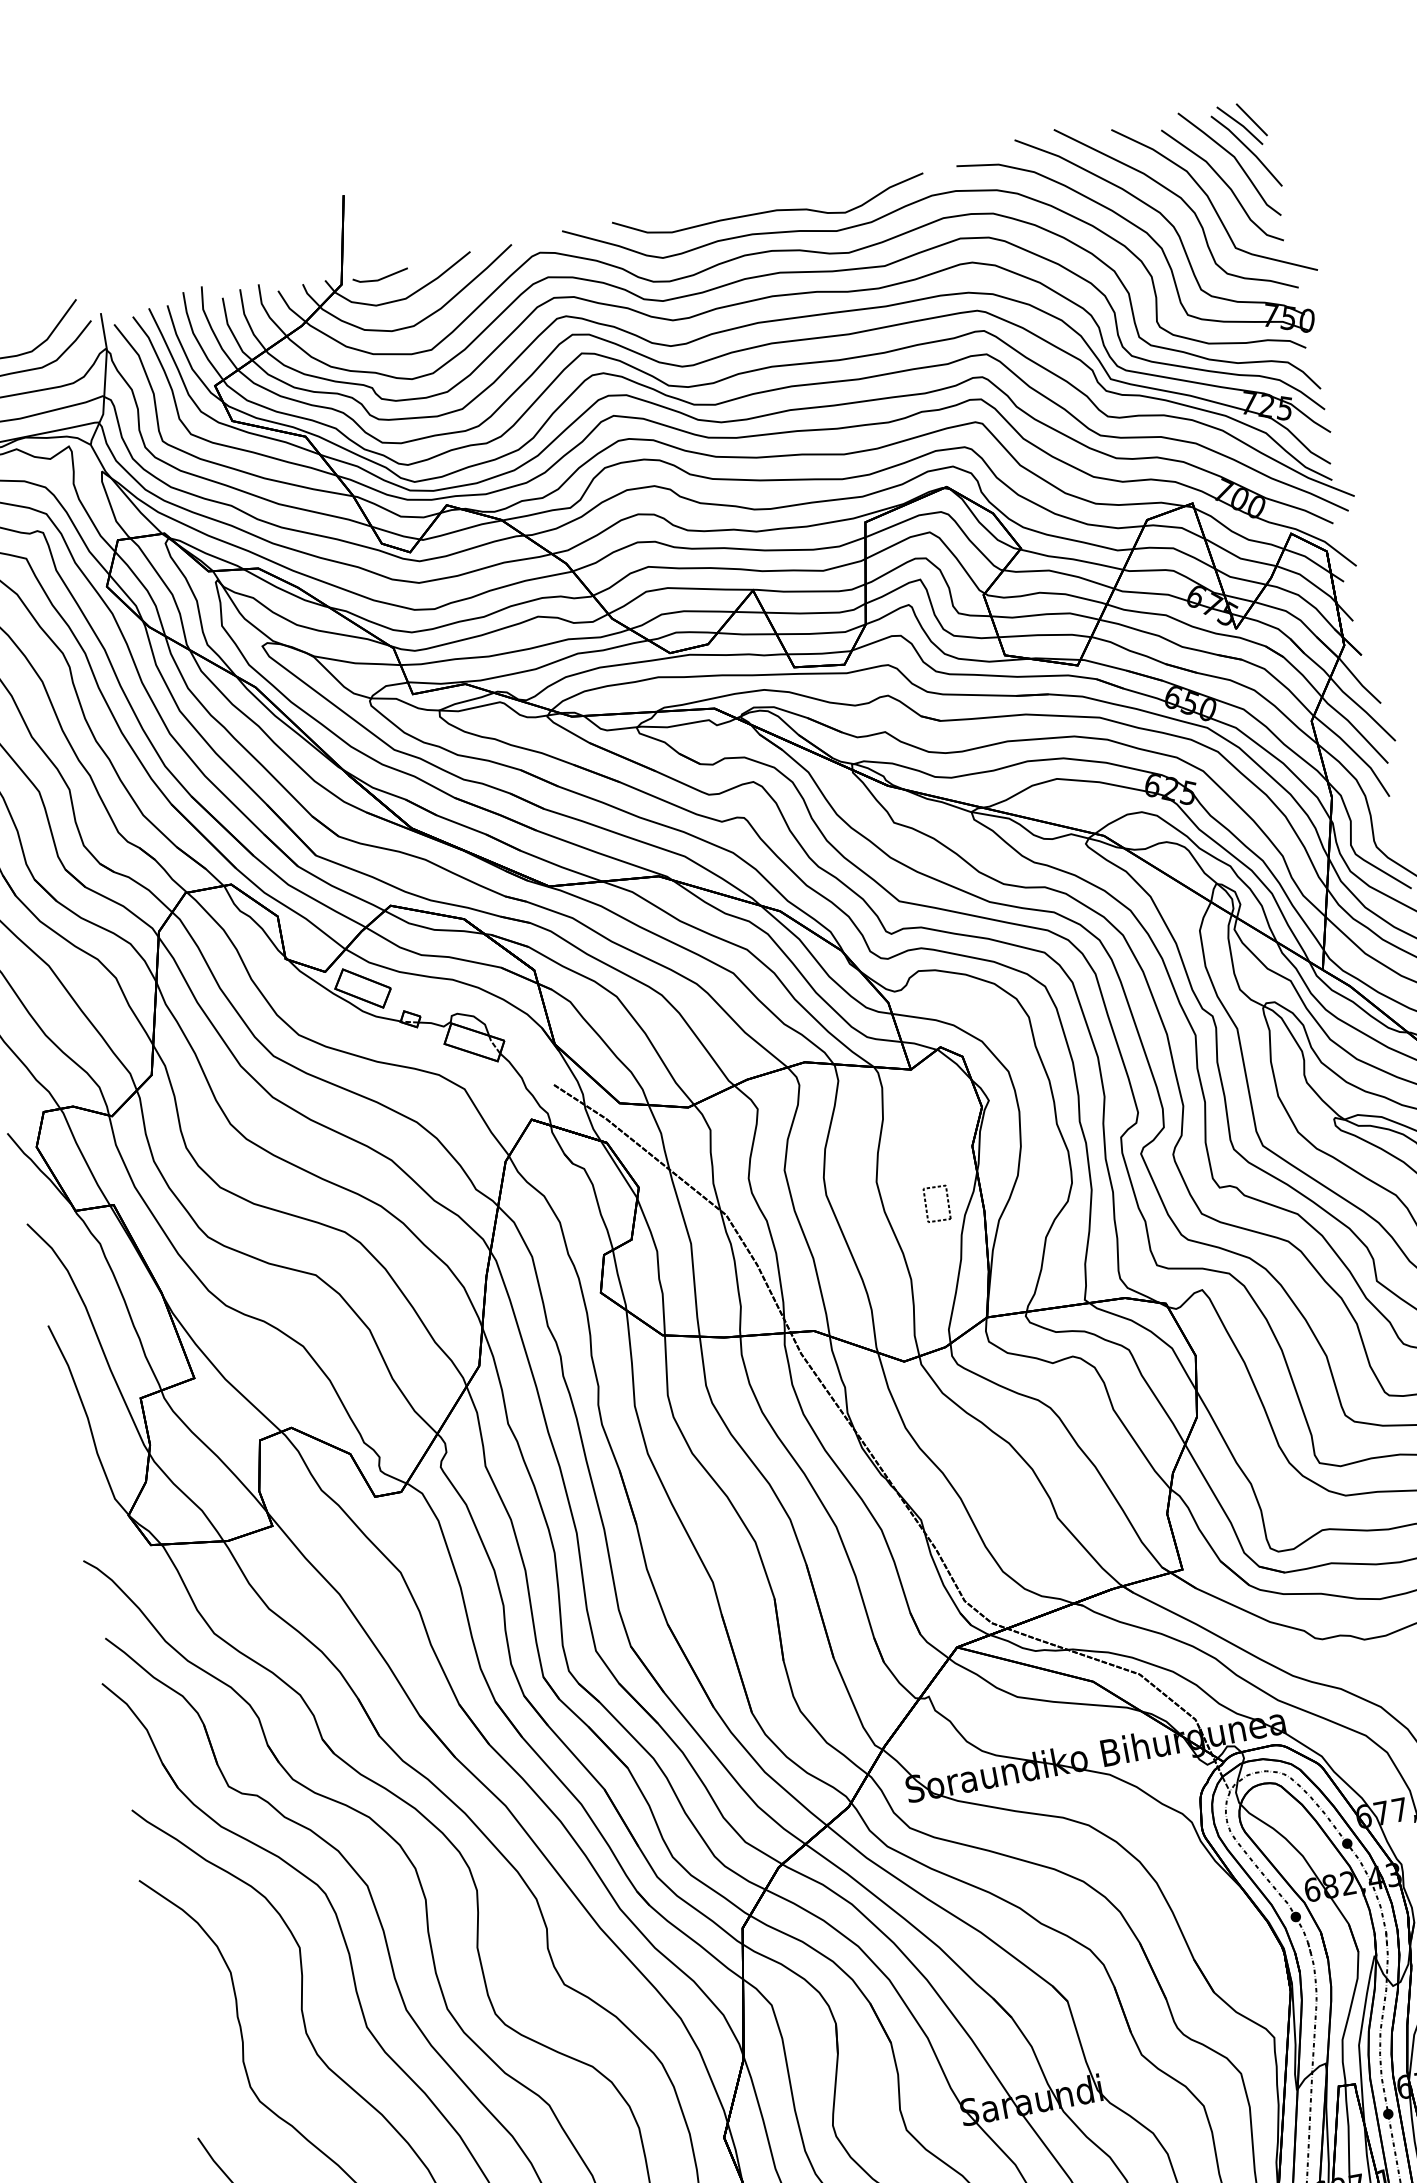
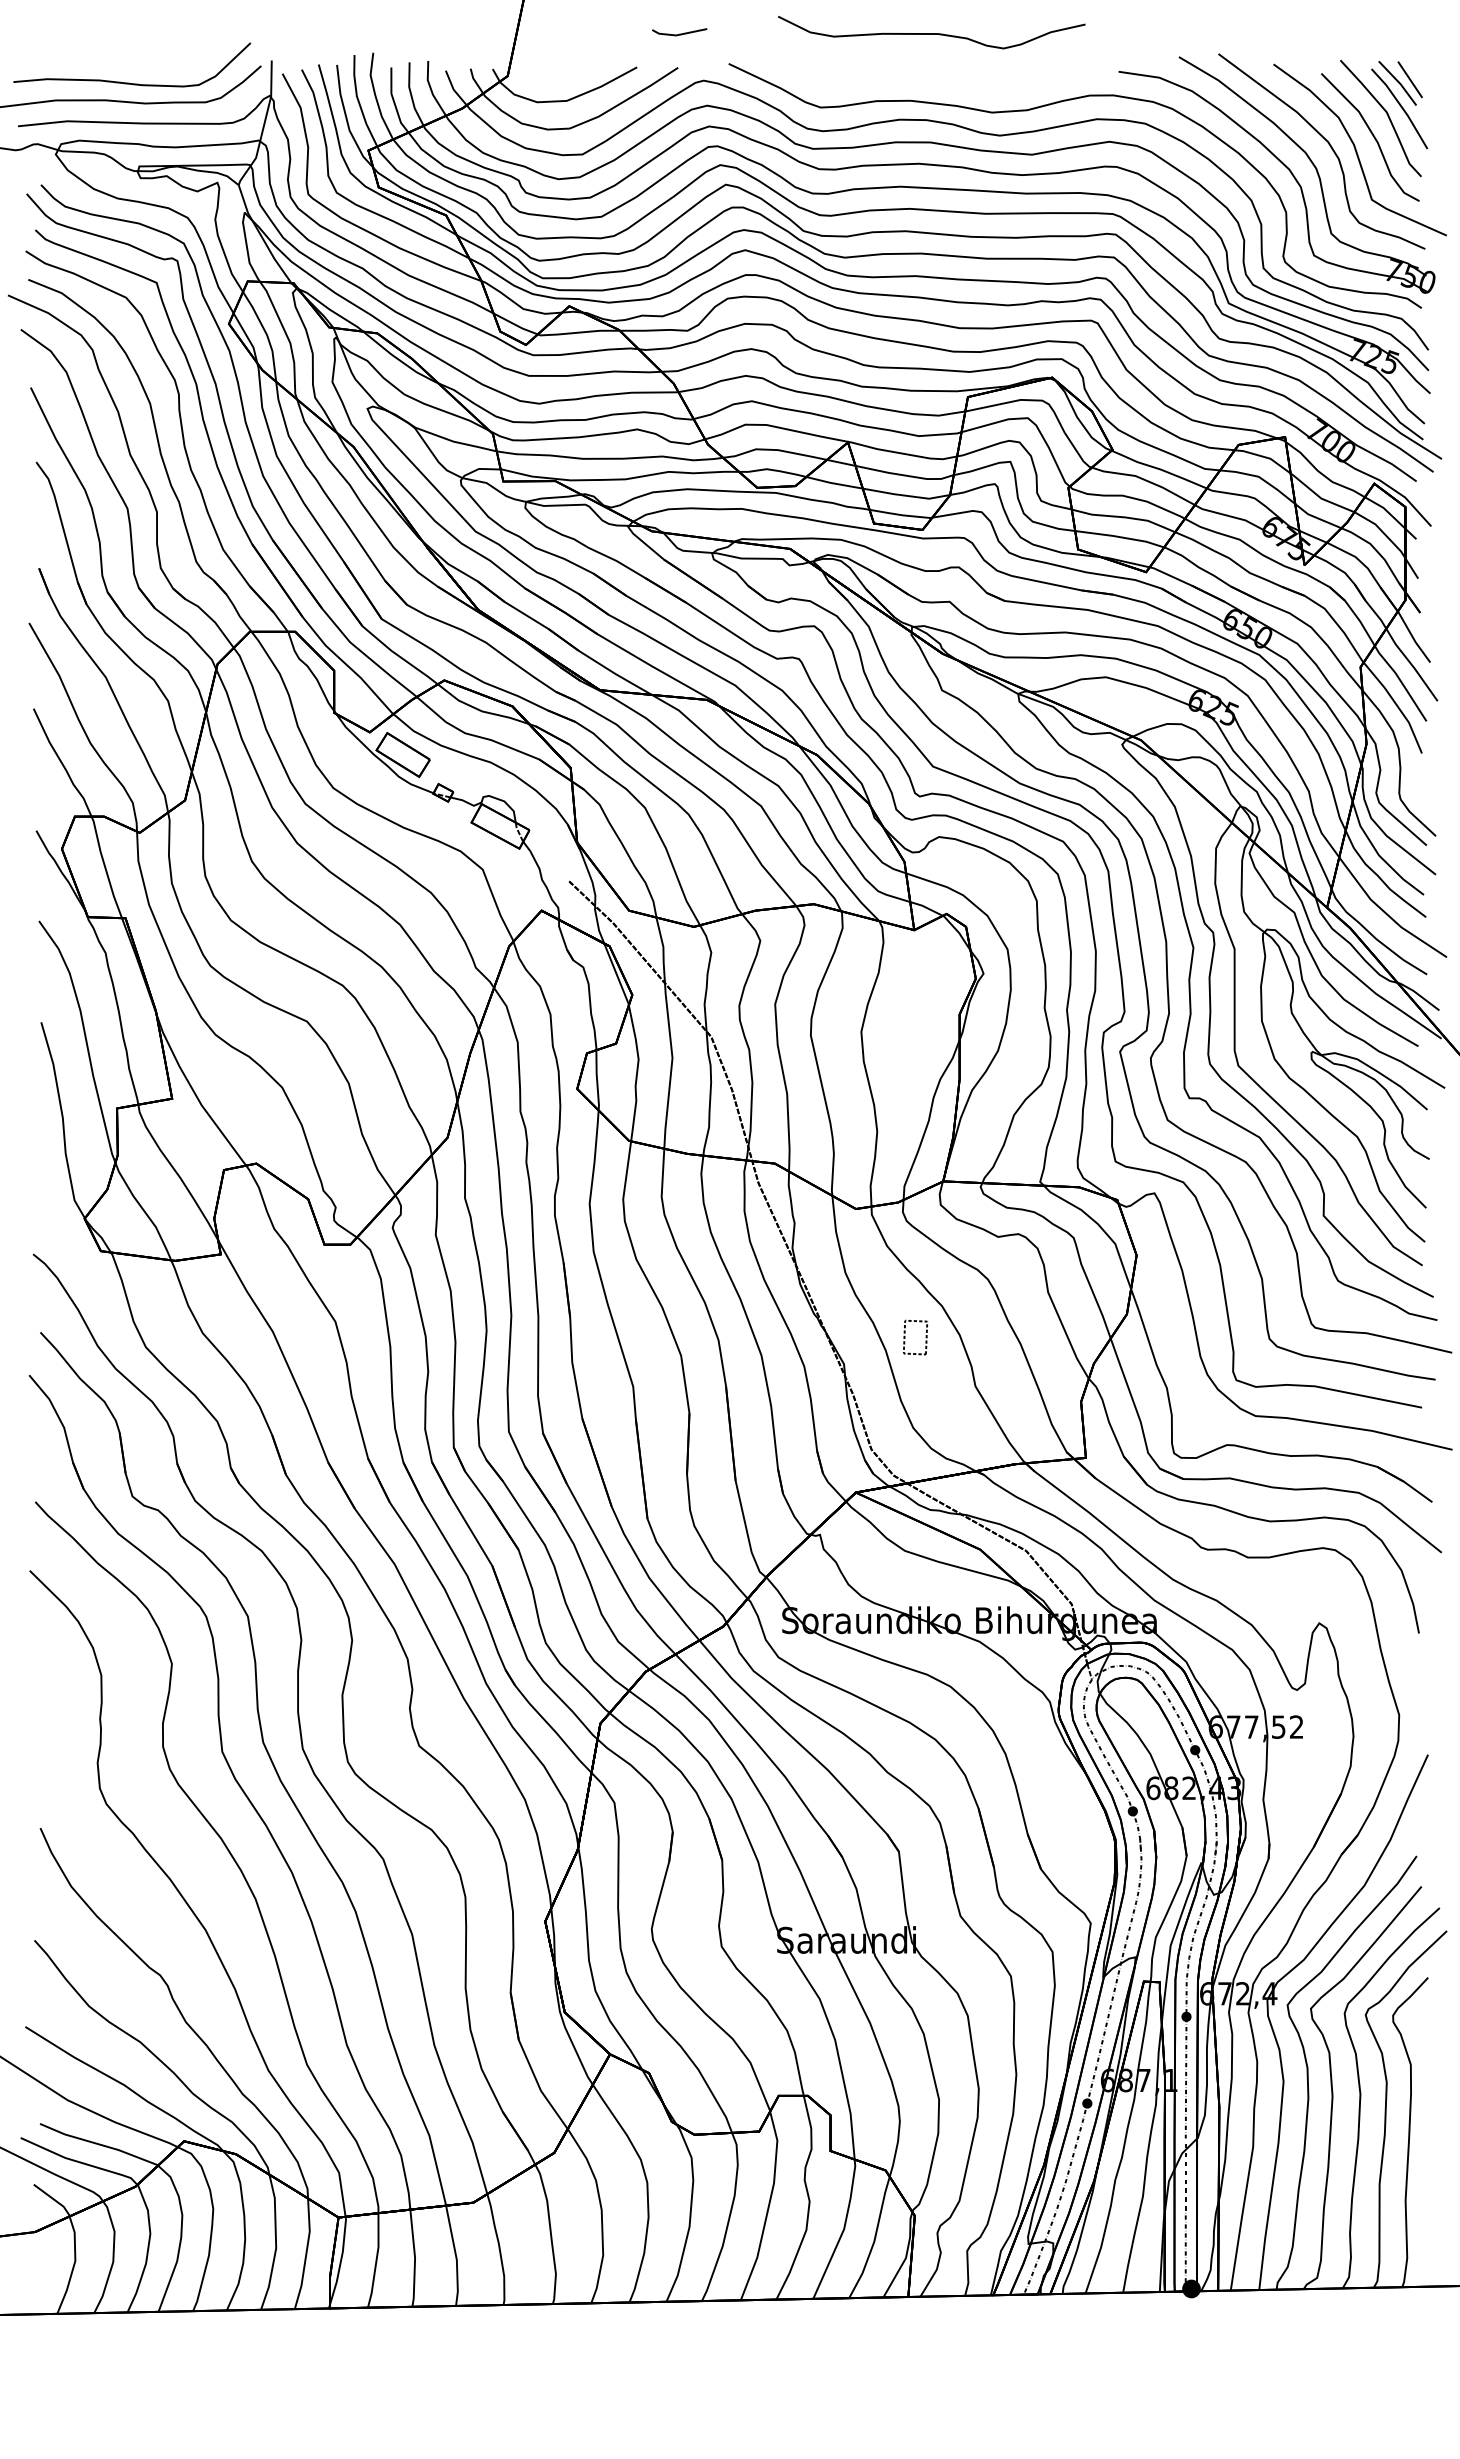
curve: (769, 211) -> (931, 33), moved
line: (380, 277) -> (679, 33), moved
part: (926, 1205) -> (905, 1337), moved

